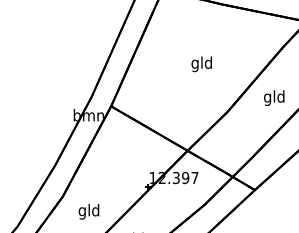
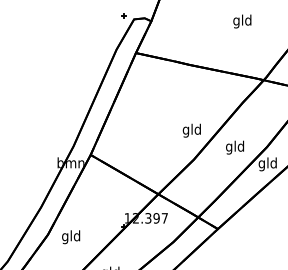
text: (201, 64) -> (191, 130), moved
text: (89, 212) -> (71, 237), moved

